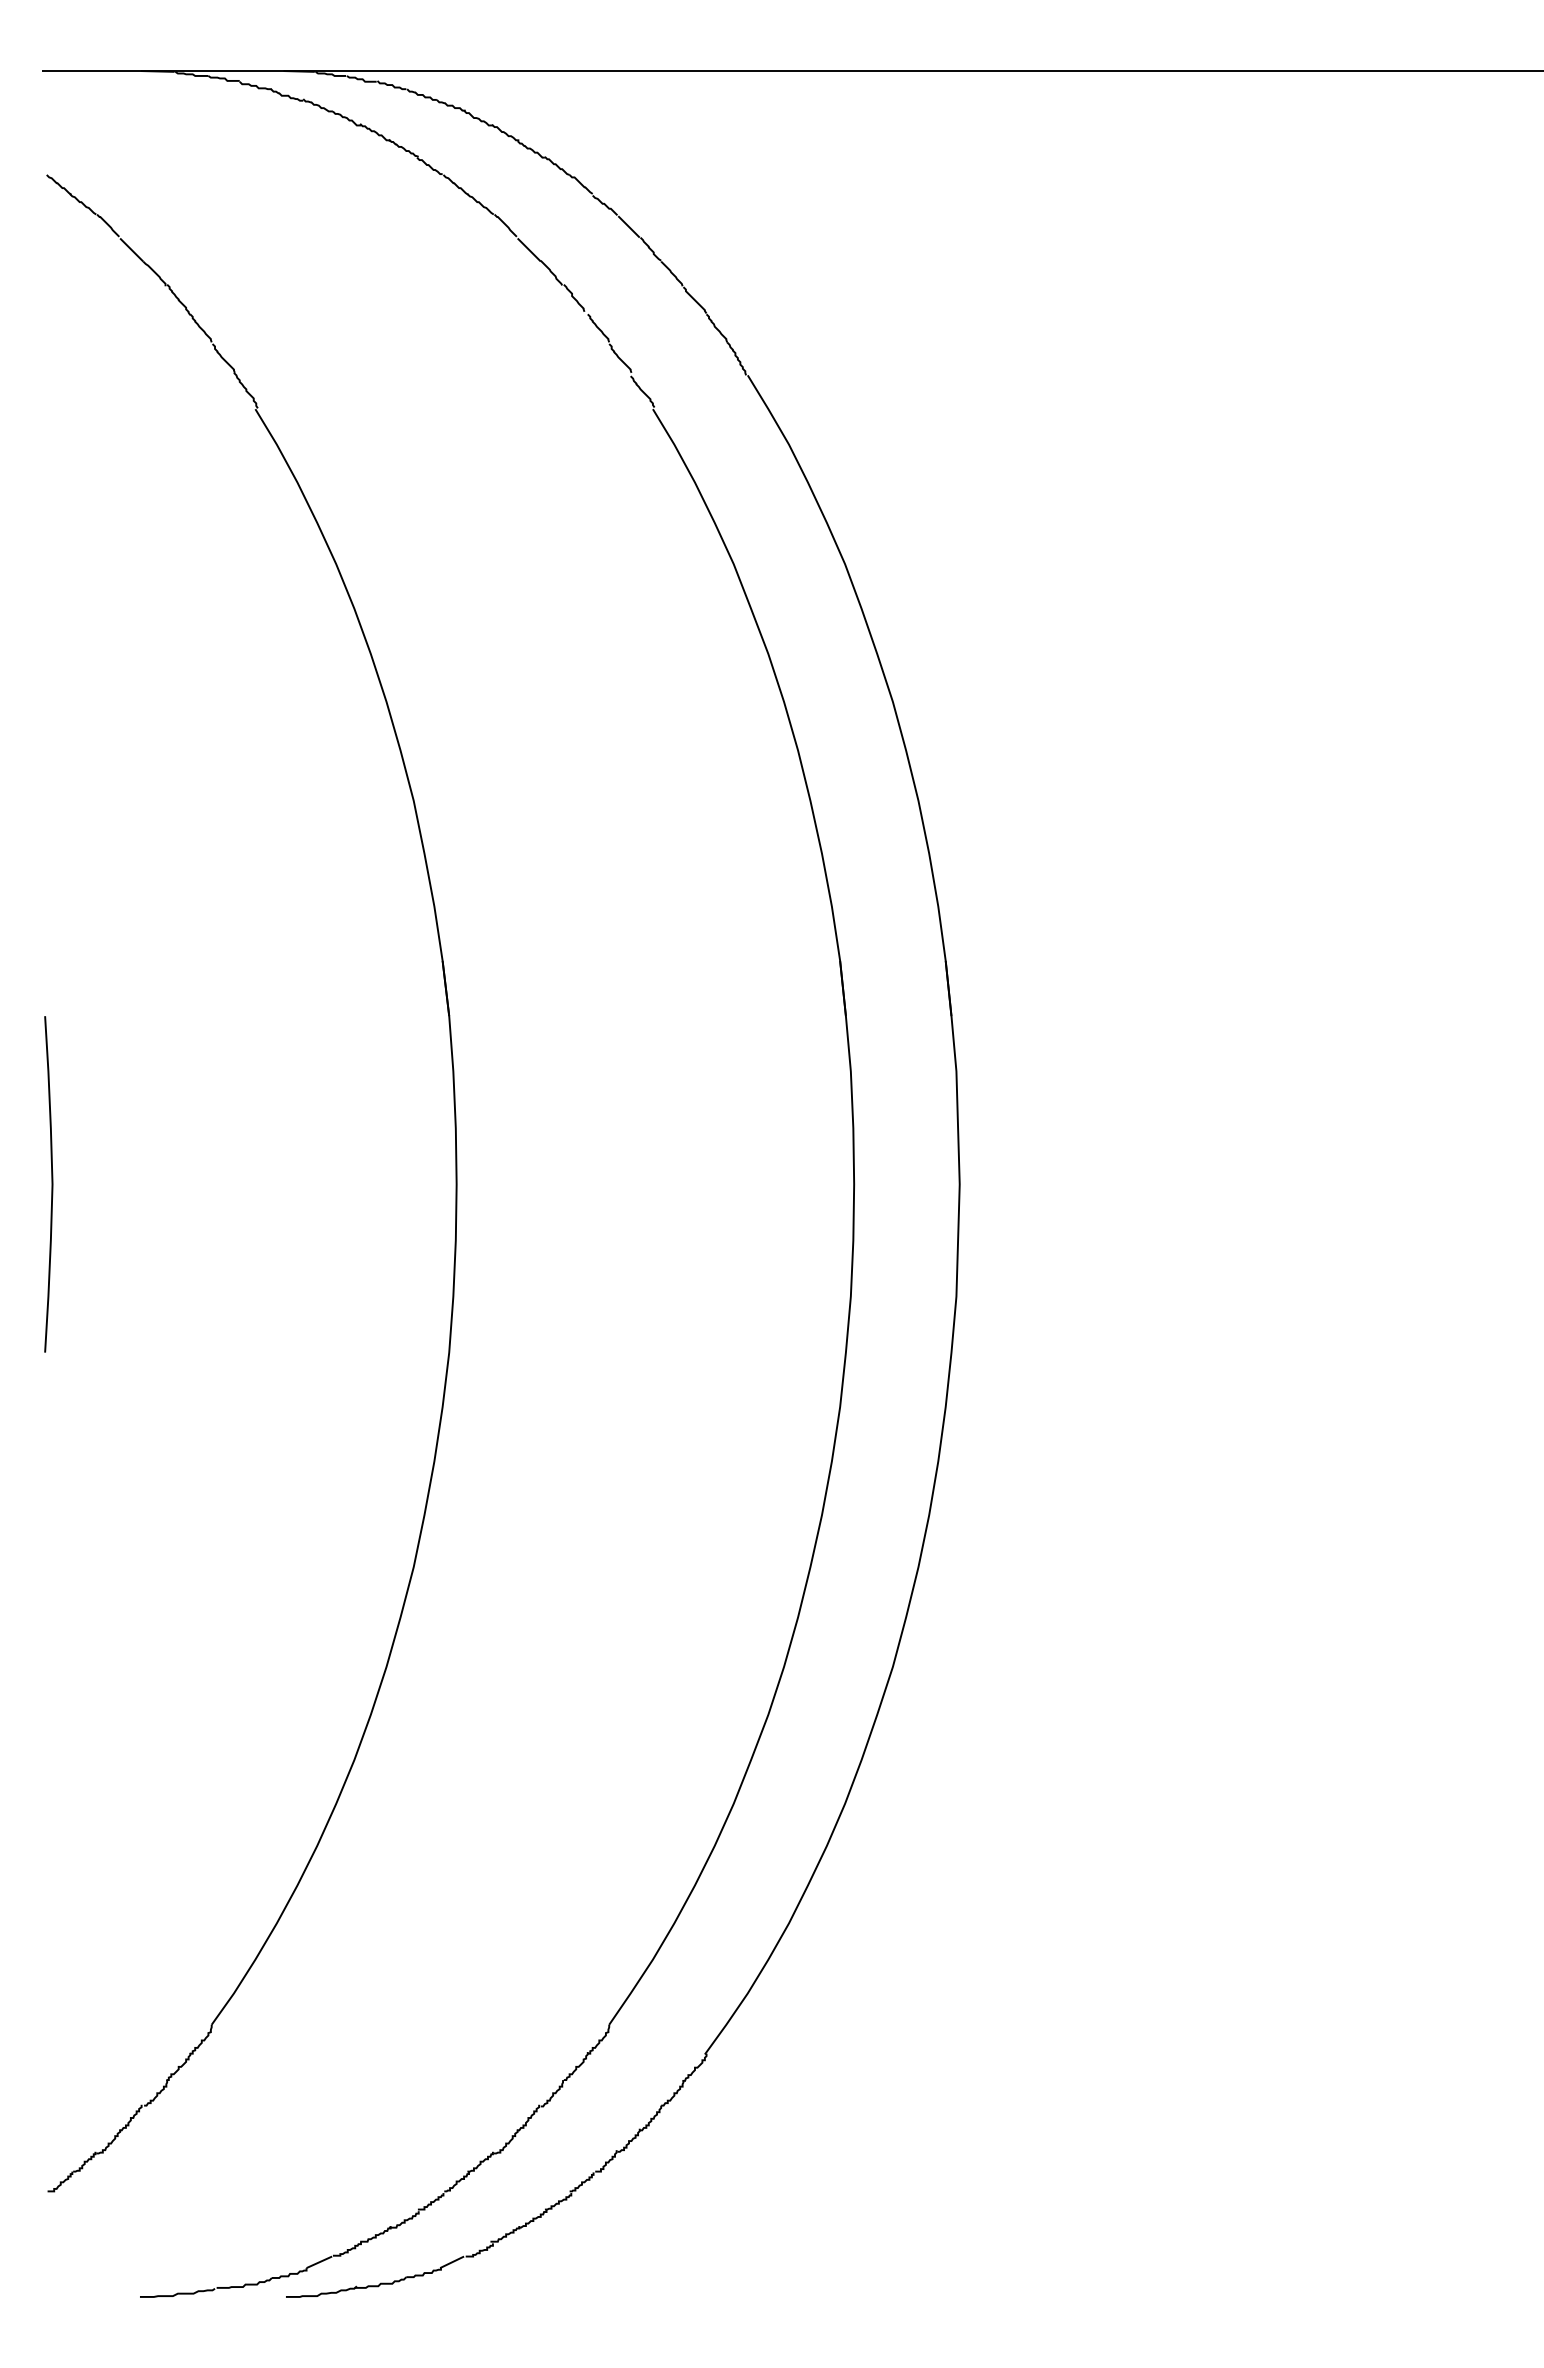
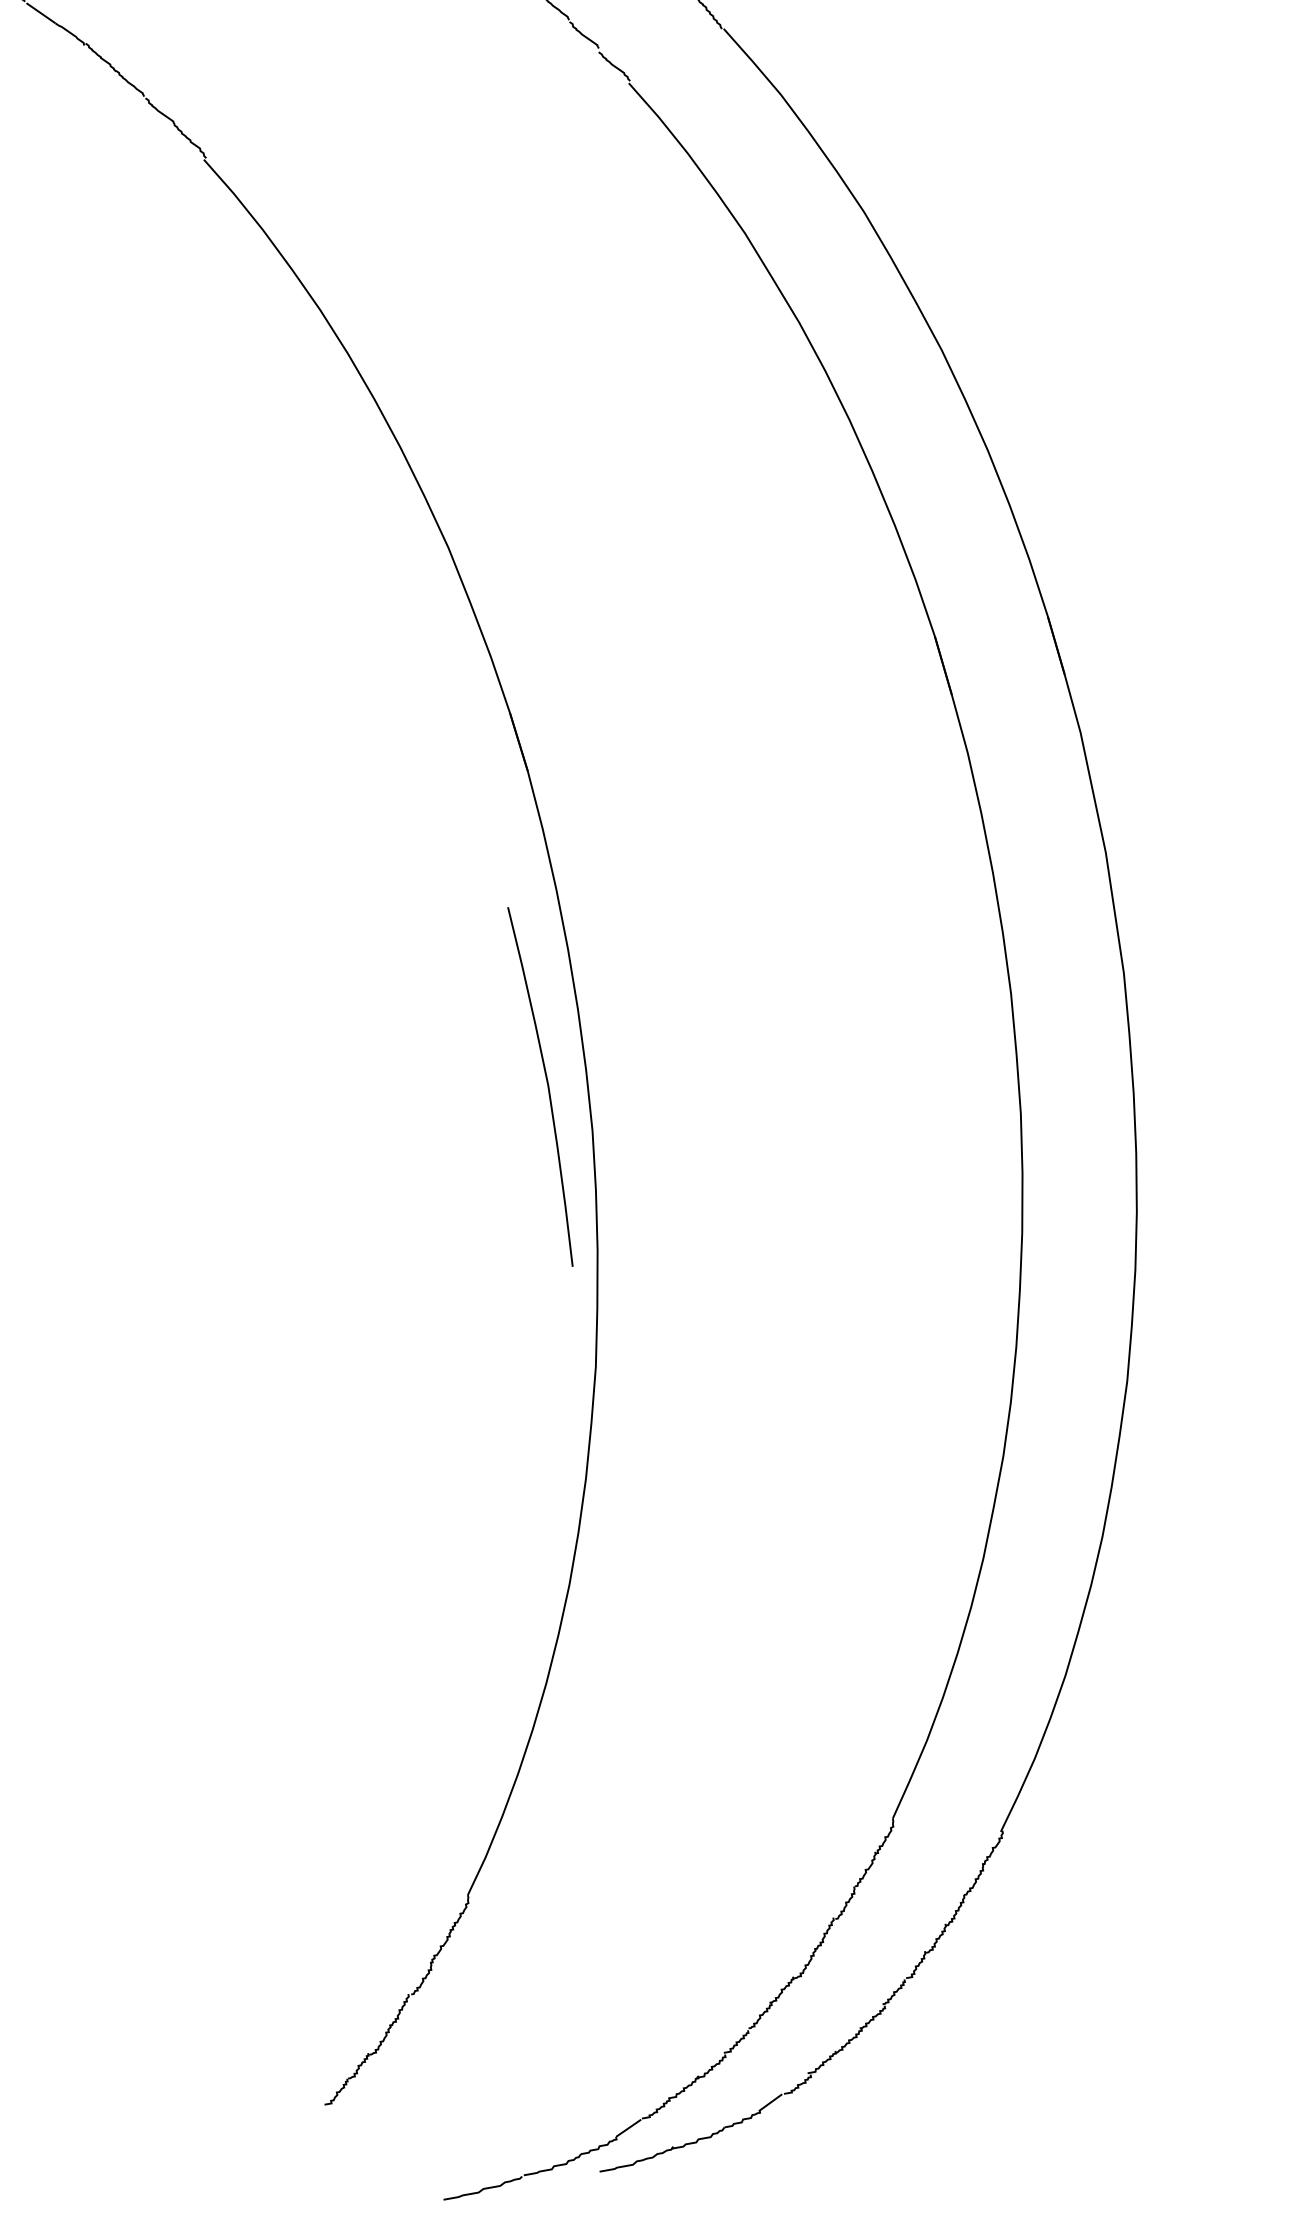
curve: (51, 1184) -> (547, 1085), moved

